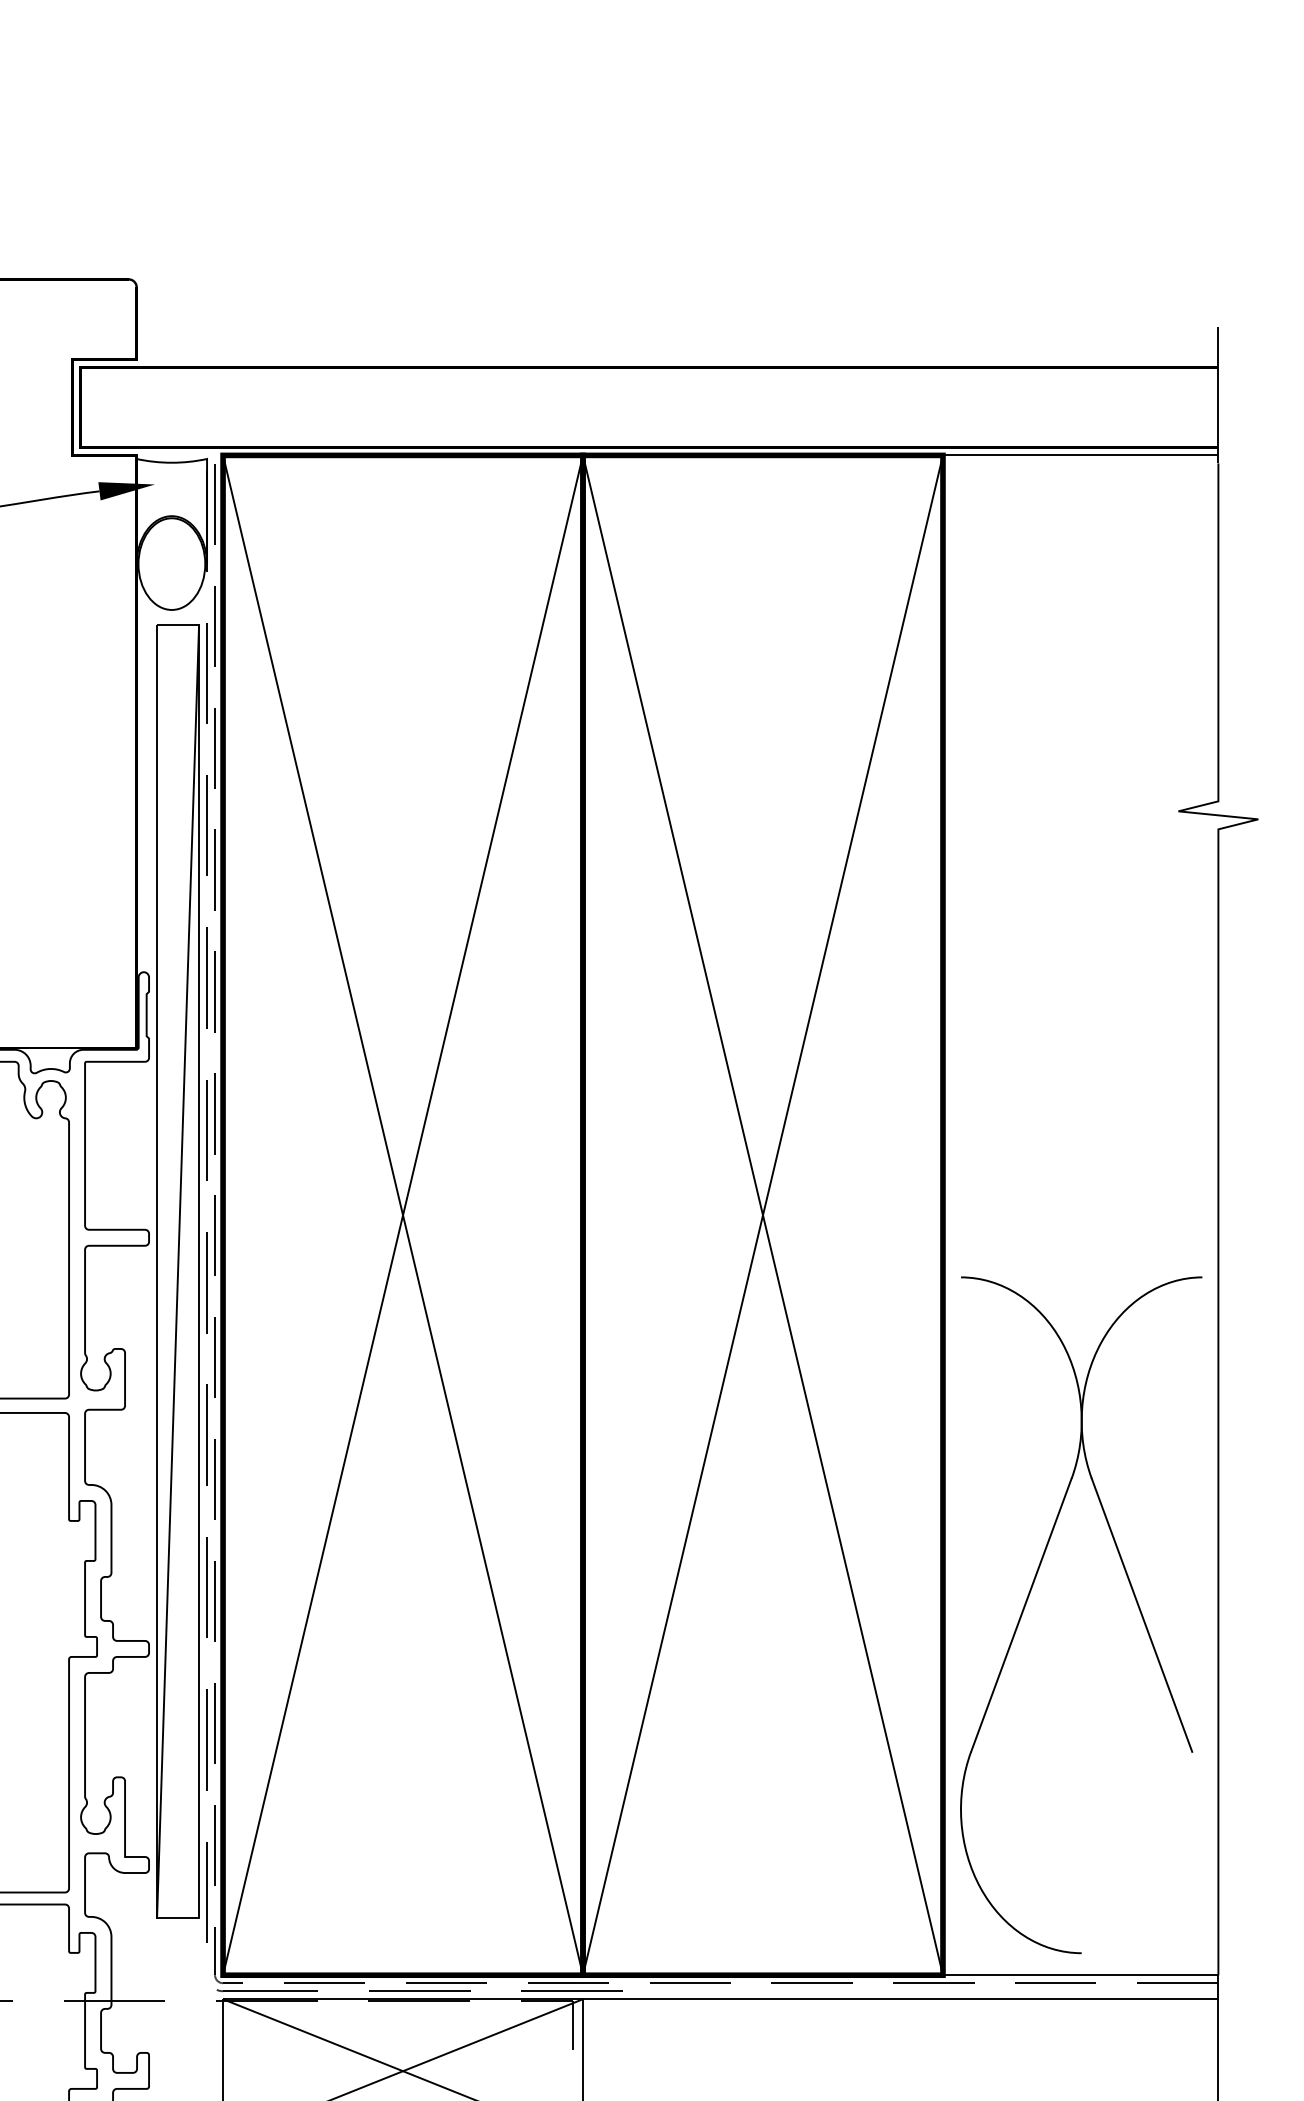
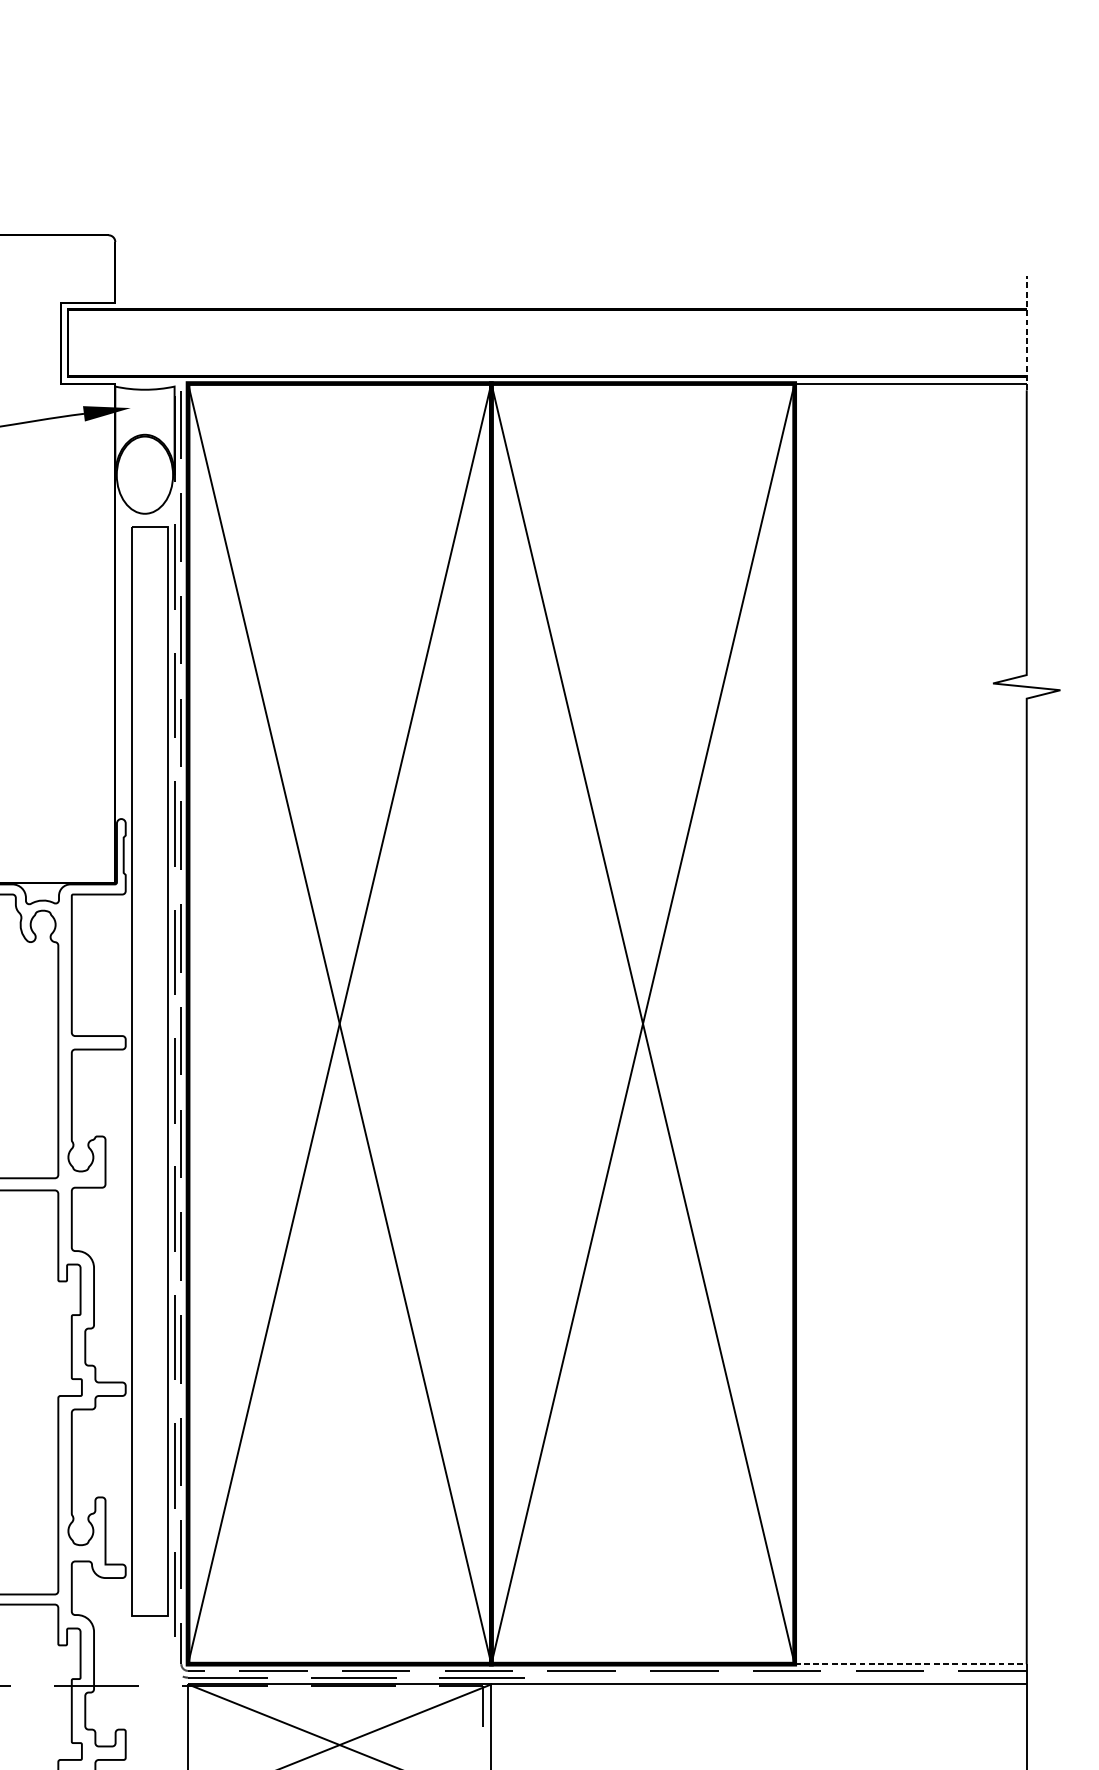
line: (1218, 395) -> (1026, 333), solid -> dashed
line: (178, 1271) -> (150, 1071), removed
part: (1029, 1596) -> (867, 1345), removed
line: (1080, 1975) -> (910, 1664), solid -> dashed

